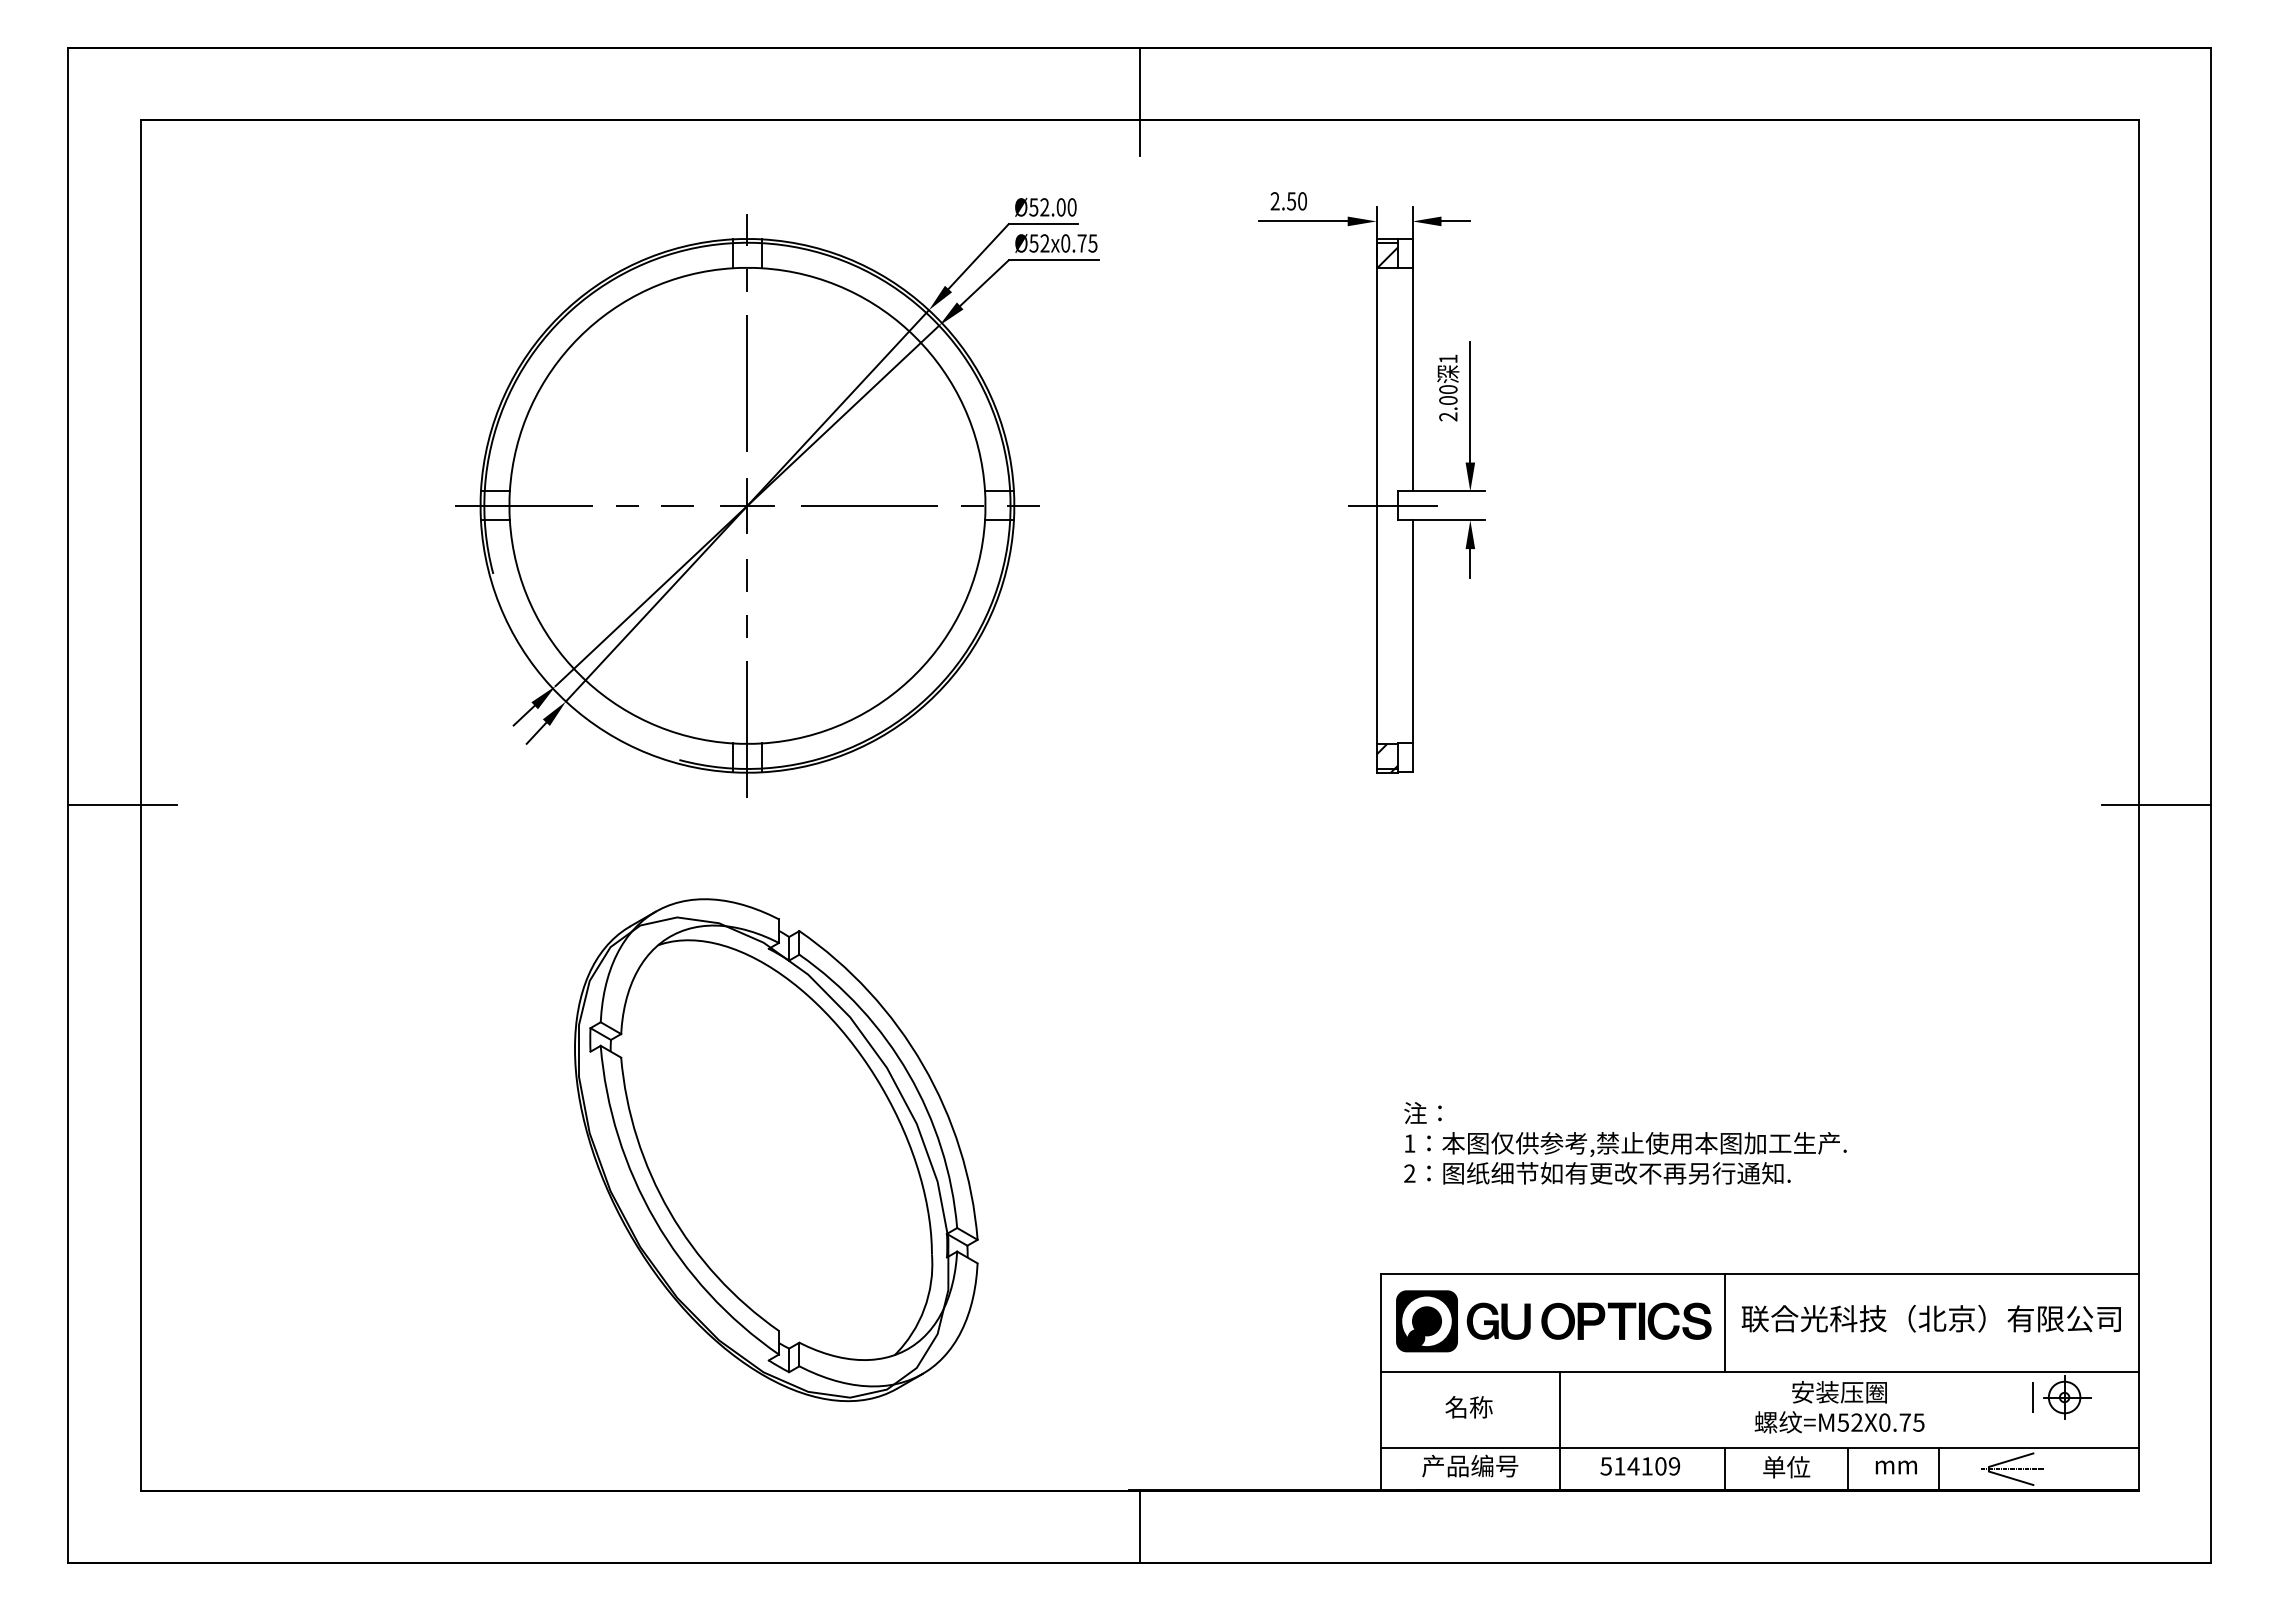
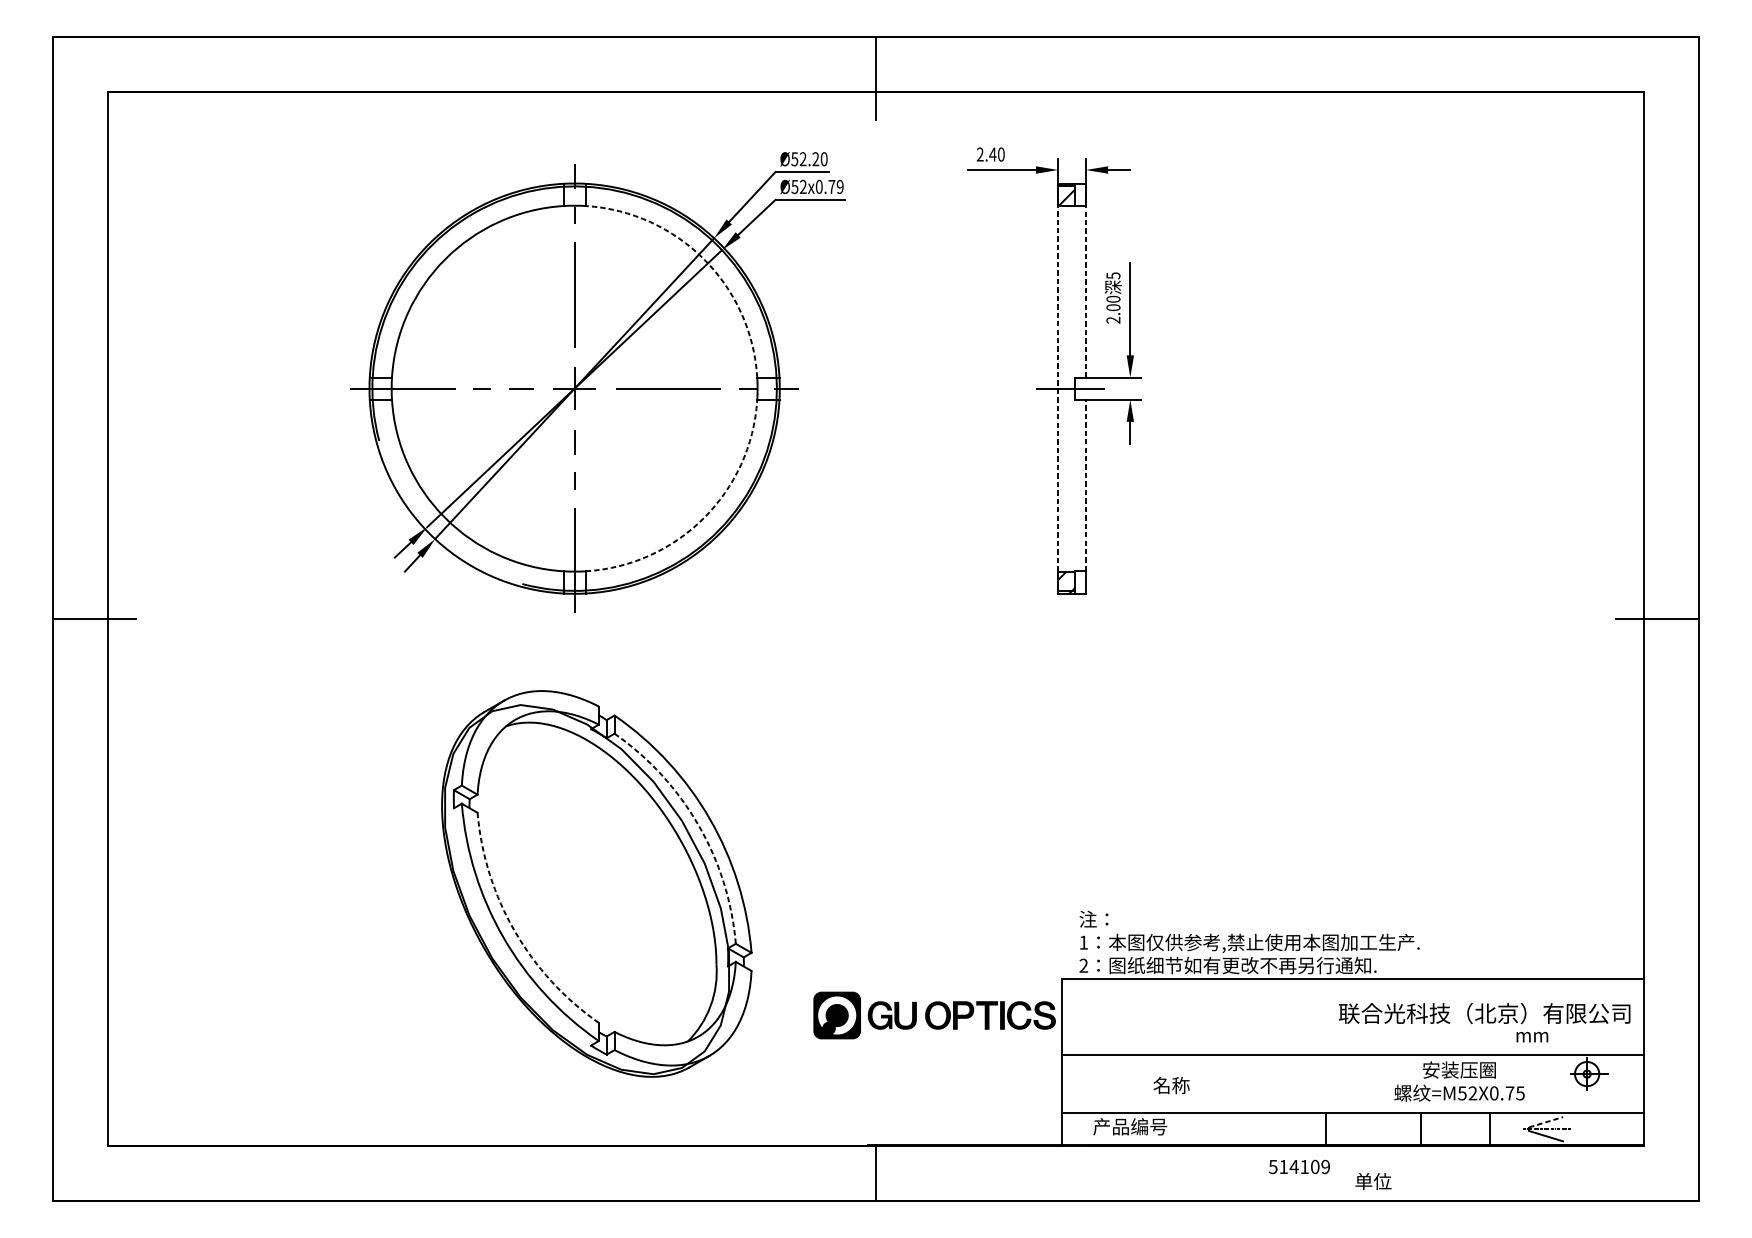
text: (1291, 201) -> (992, 154), 2.50 -> 2.40
text: (1060, 207) -> (815, 159), Ø52.00 -> Ø52.20
text: (1092, 243) -> (839, 186), Ø52x0.75 -> Ø52x0.79
arc: (915, 337) -> (703, 259), solid -> dashed
text: (1448, 358) -> (1113, 275), 1 -> 5
line: (1412, 379) -> (1085, 291), solid -> dashed
line: (1376, 505) -> (1058, 388), solid -> dashed
line: (1412, 631) -> (1085, 485), solid -> dashed
arc: (915, 674) -> (703, 518), solid -> dashed
arc: (908, 1073) -> (698, 825), solid -> dashed
text: (1625, 1143) -> (1249, 942), moved
arc: (669, 1211) -> (514, 931), solid -> dashed
part: (1553, 1321) -> (934, 1015), moved
line: (1724, 1322) -> (1325, 1016), removed
line: (2033, 1397) -> (1563, 1074), removed
text: (1468, 1407) -> (1171, 1085), moved
text: (1839, 1407) -> (1459, 1081), moved
line: (1559, 1431) -> (1198, 1100), removed
line: (2011, 1460) -> (1546, 1122), solid -> dashed
text: (1640, 1466) -> (1299, 1167), moved
text: (1786, 1467) -> (1373, 1181), moved
text: (1895, 1467) -> (1531, 1037), moved

